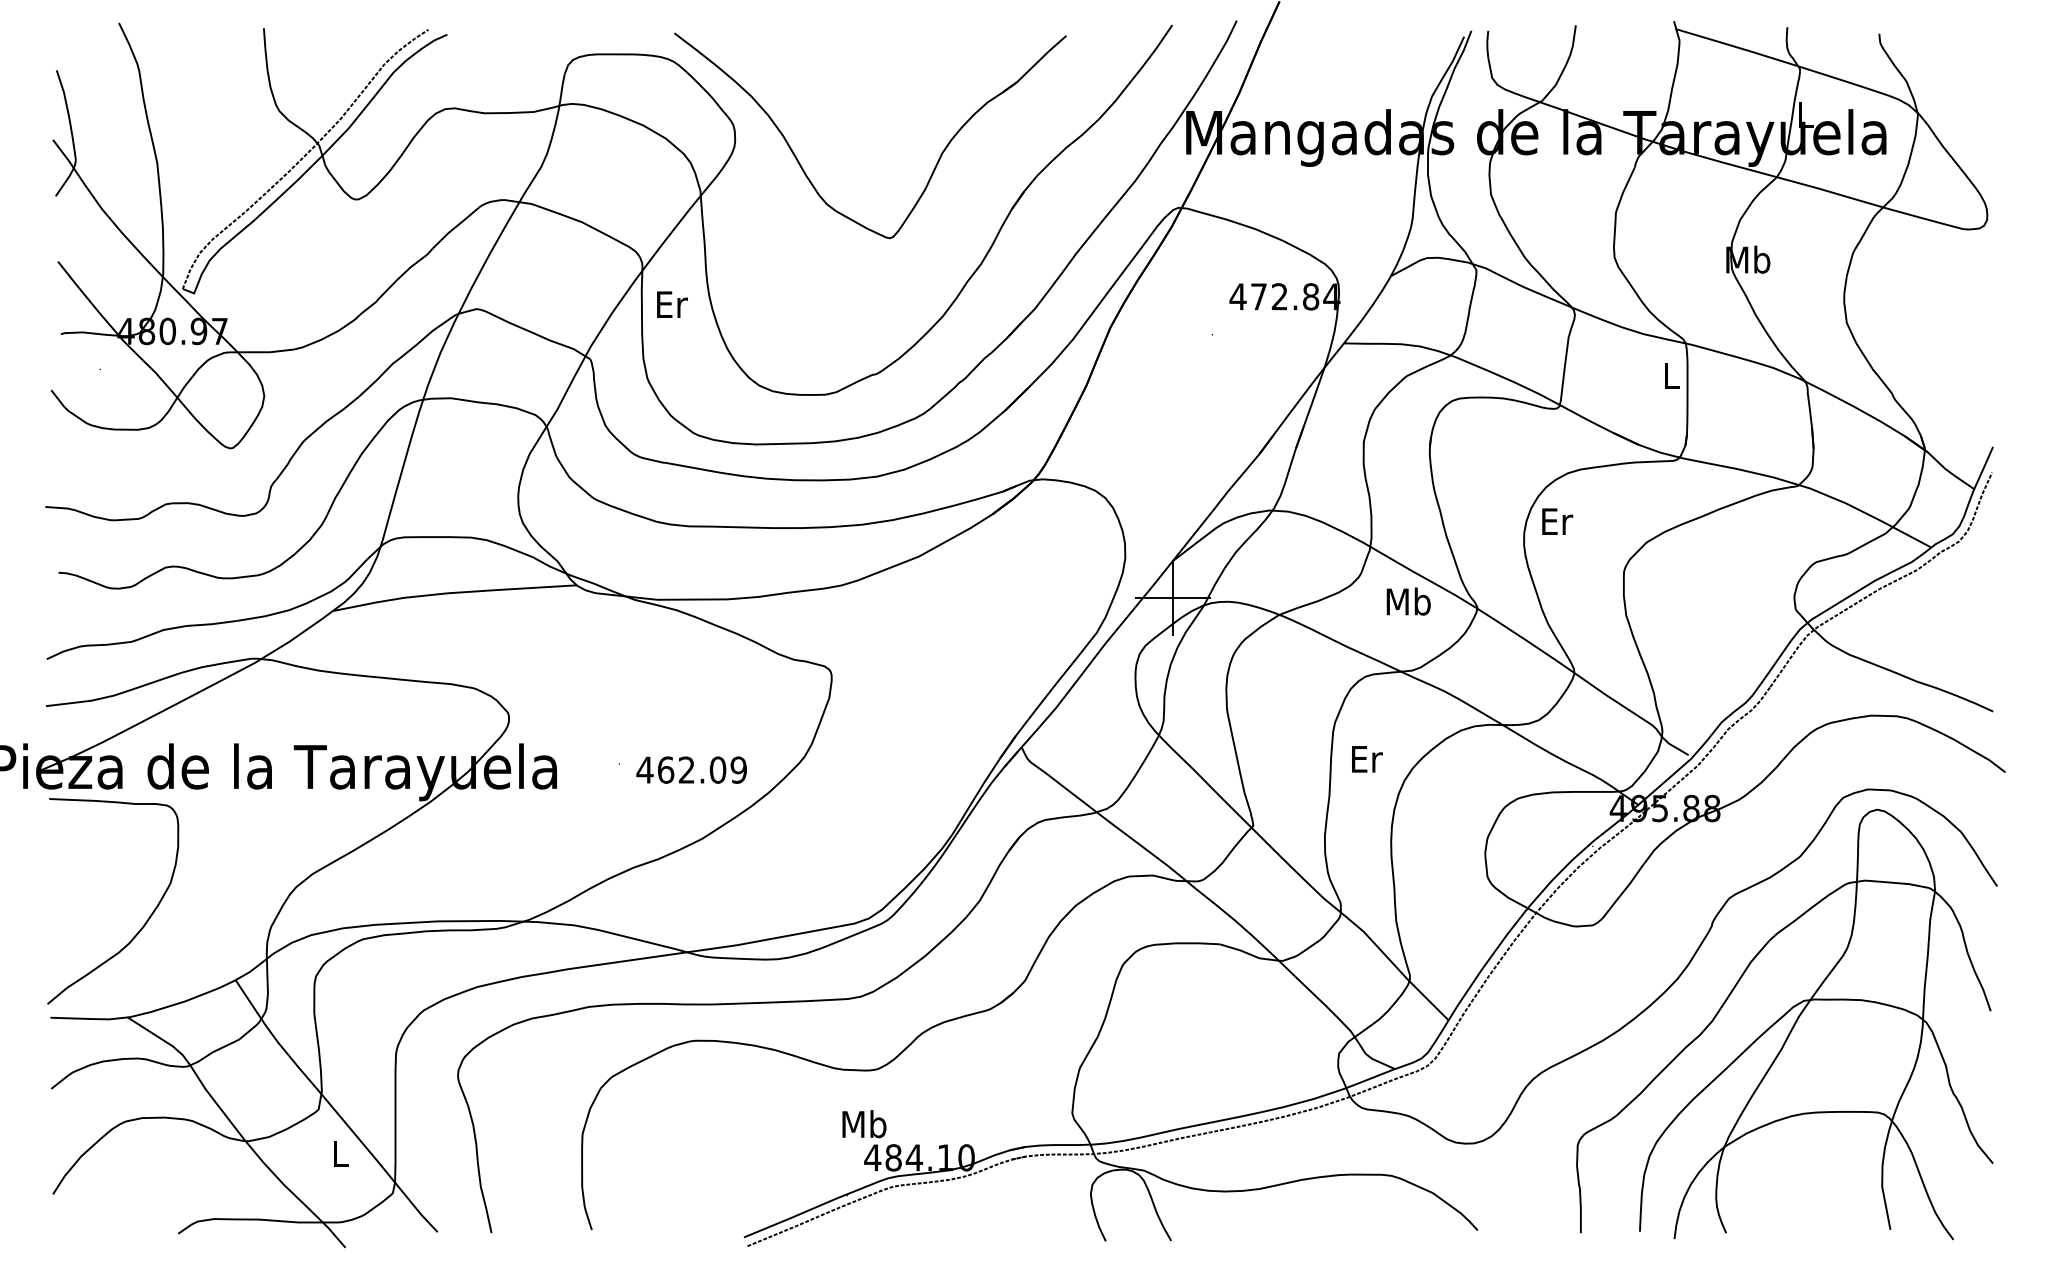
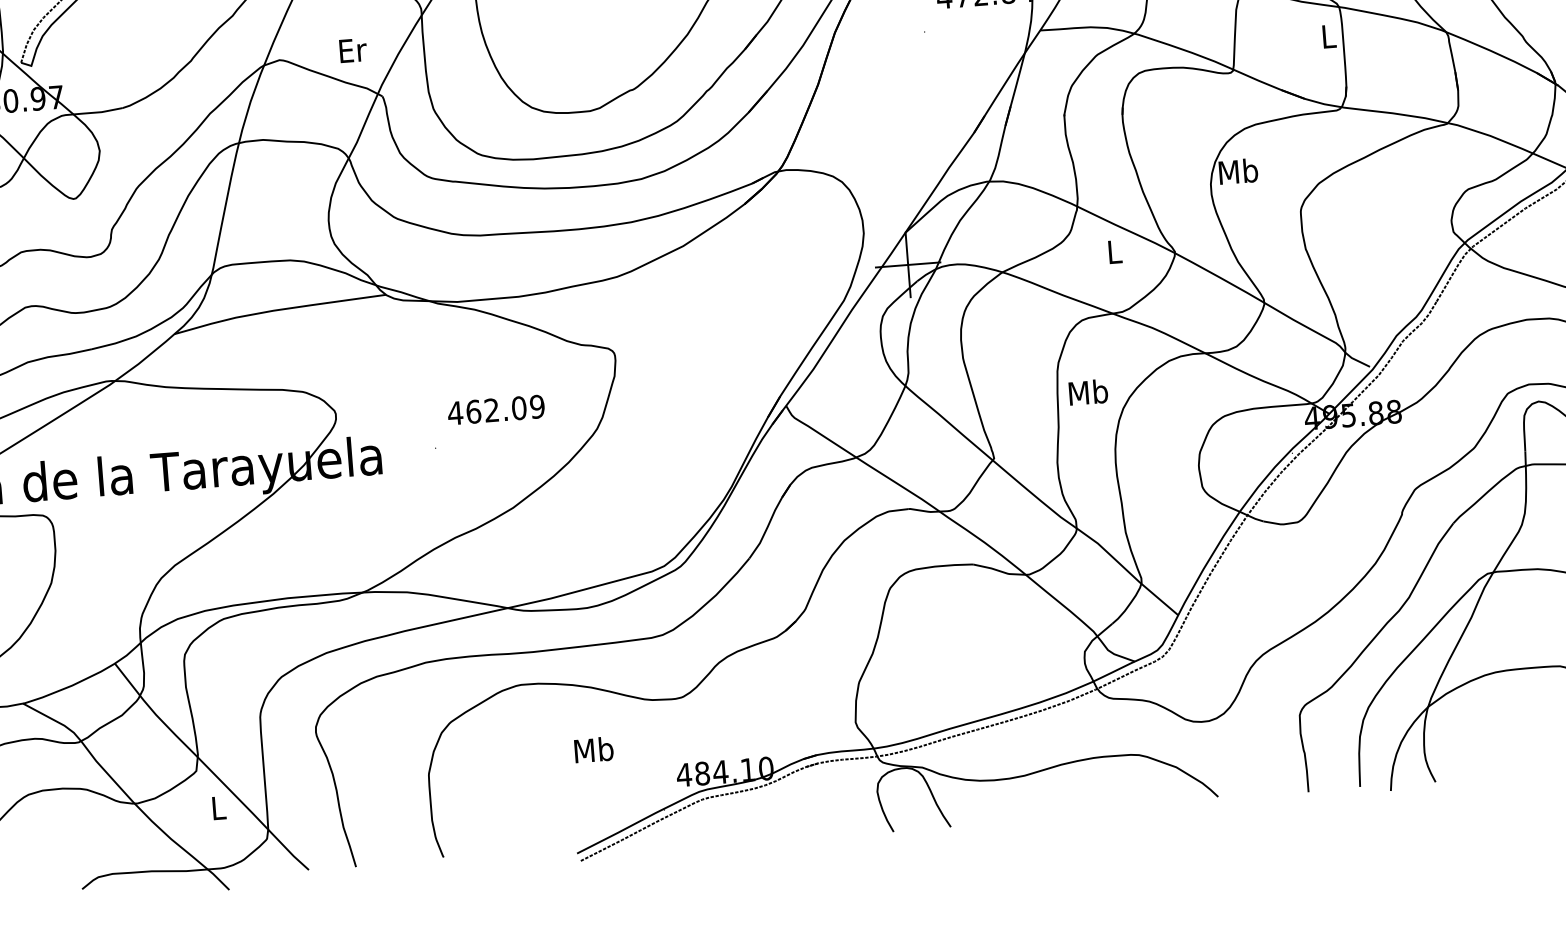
text: (672, 304) -> (353, 50), moved
text: (1556, 521) -> (1238, 171), Er -> Mb
text: (1408, 601) -> (1114, 251), Mb -> L
text: (1366, 758) -> (1088, 391), Er -> Mb
text: (691, 769) -> (495, 409), moved
text: (864, 1124) -> (594, 750), moved

